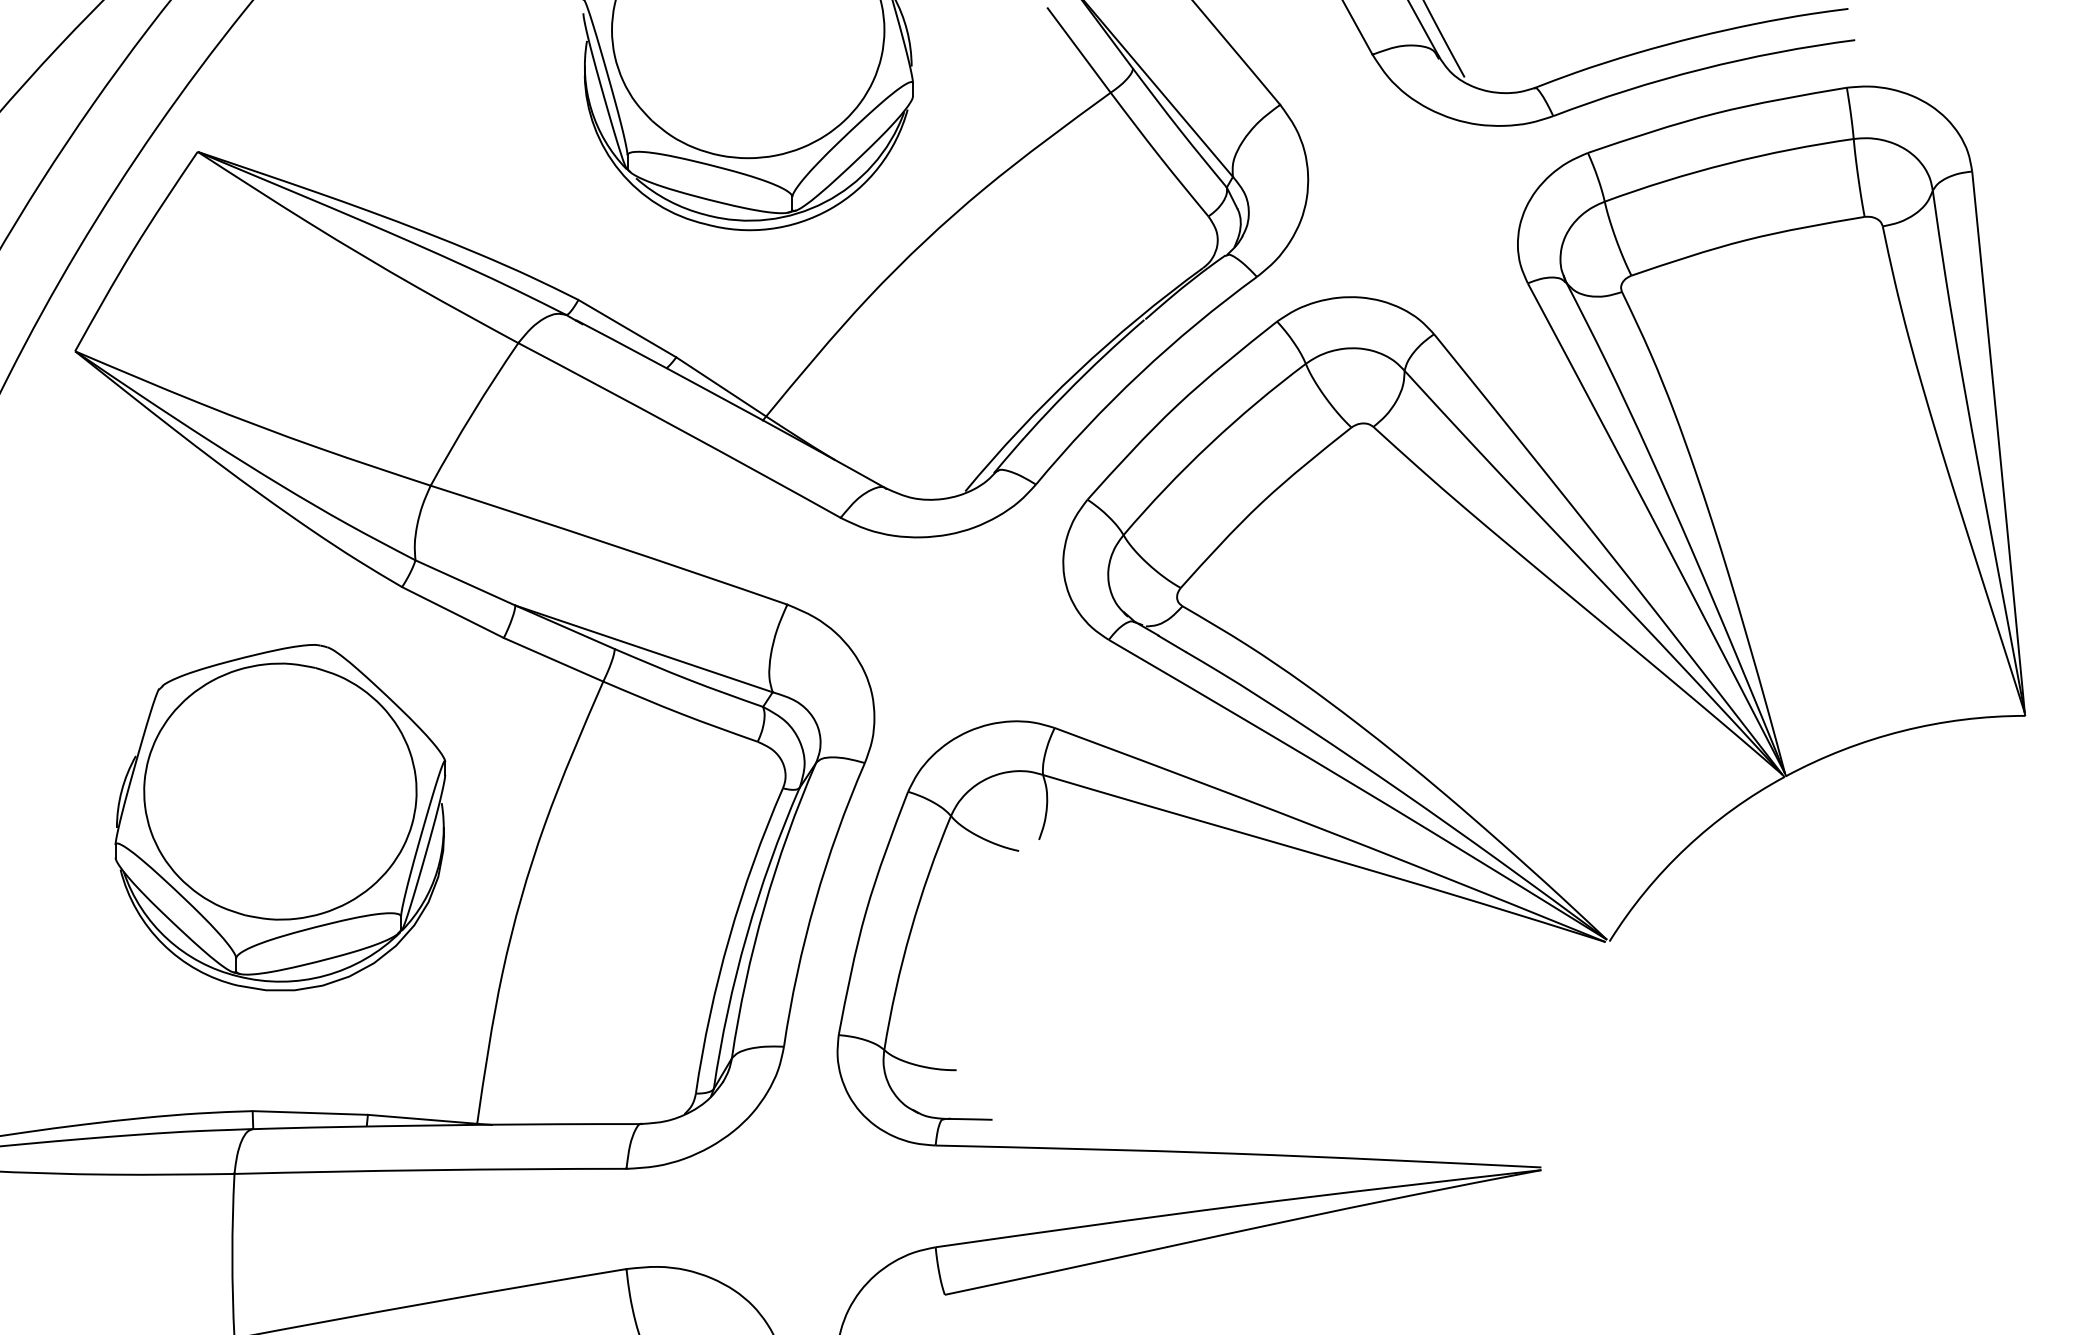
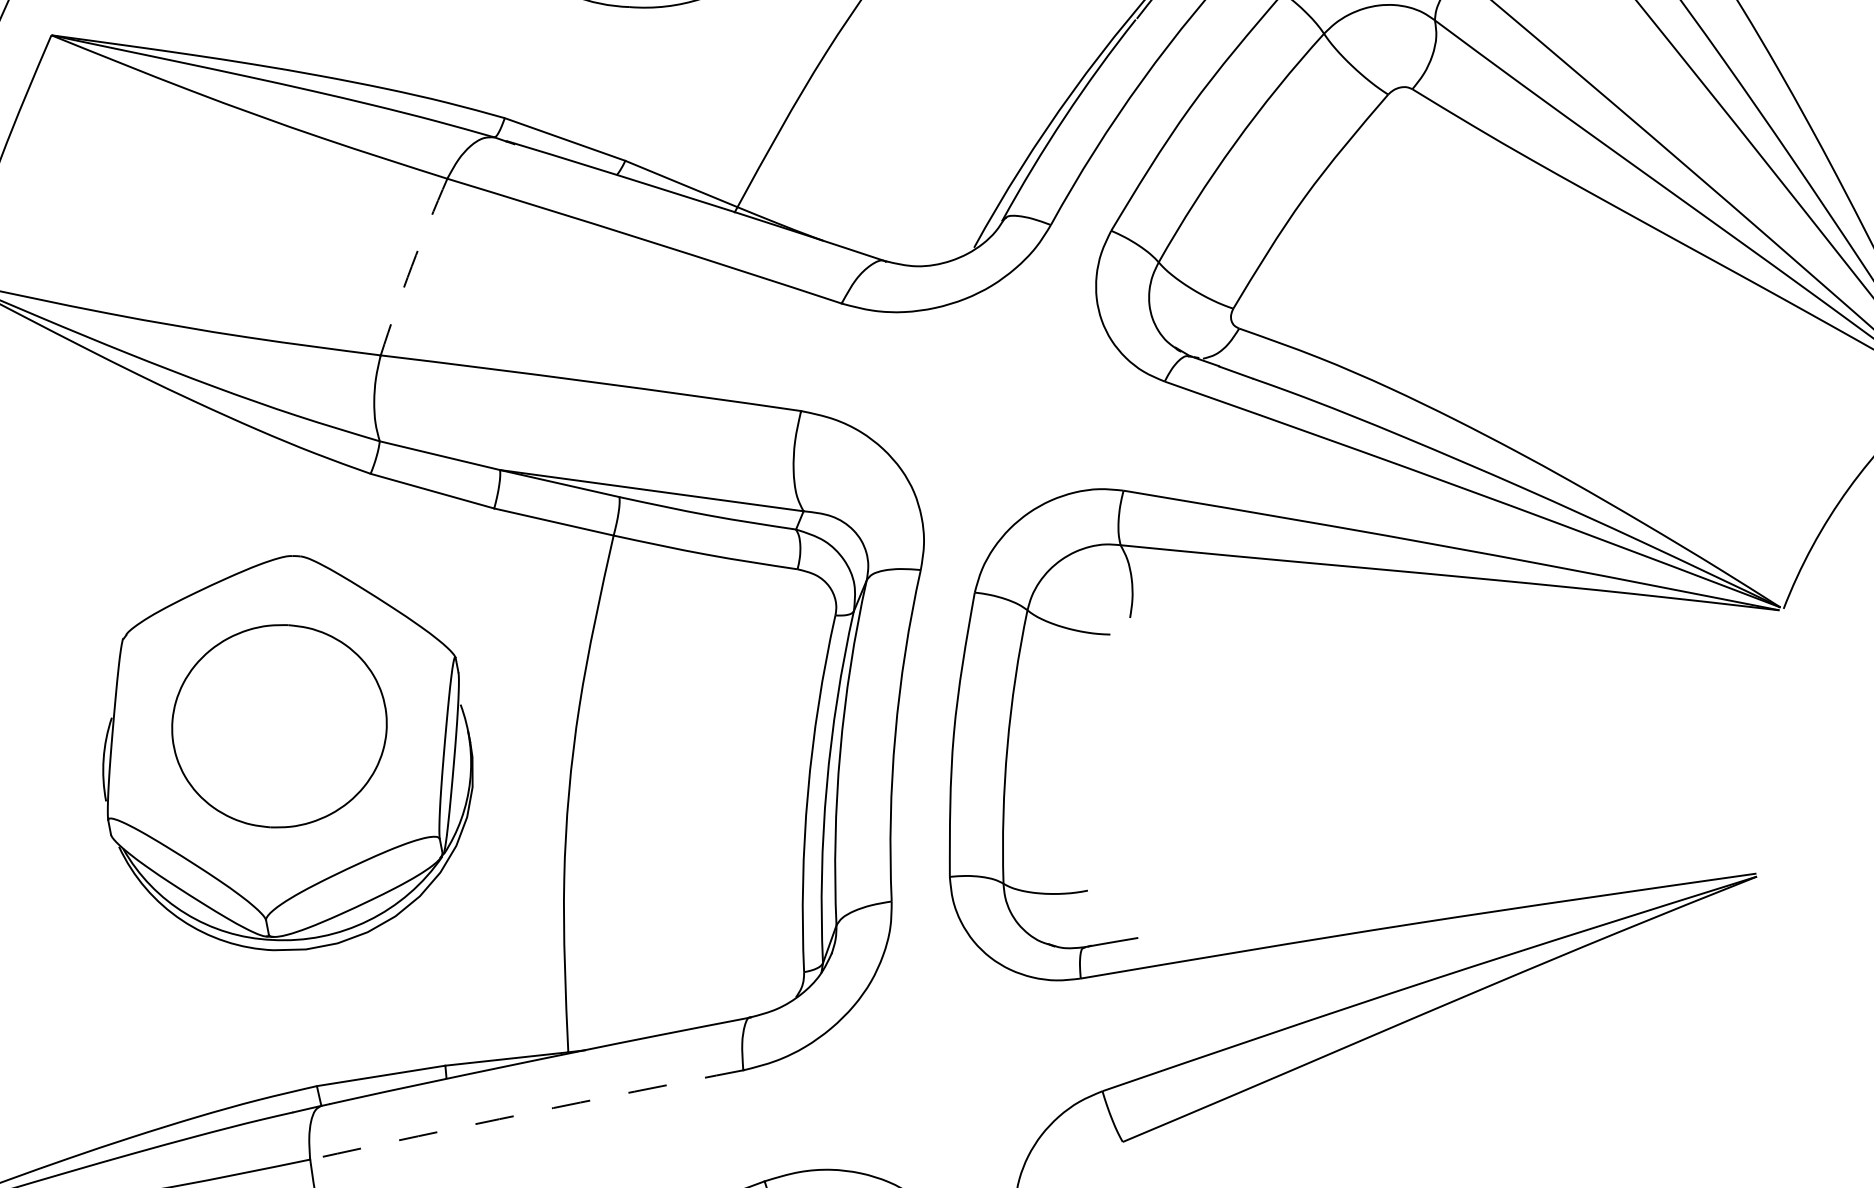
arc: (472, 413) -> (411, 266), solid -> dashed
part: (280, 791) -> (279, 726), size x0.7
arc: (430, 1170) -> (526, 1113), solid -> dashed

